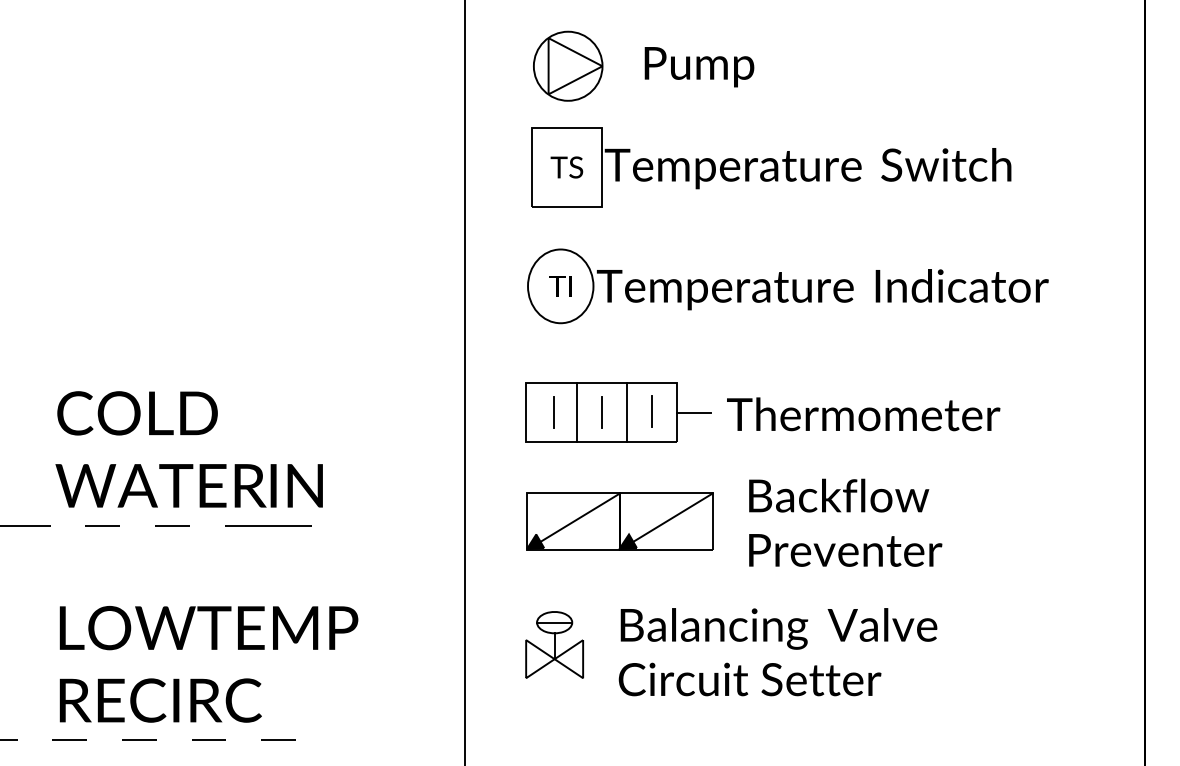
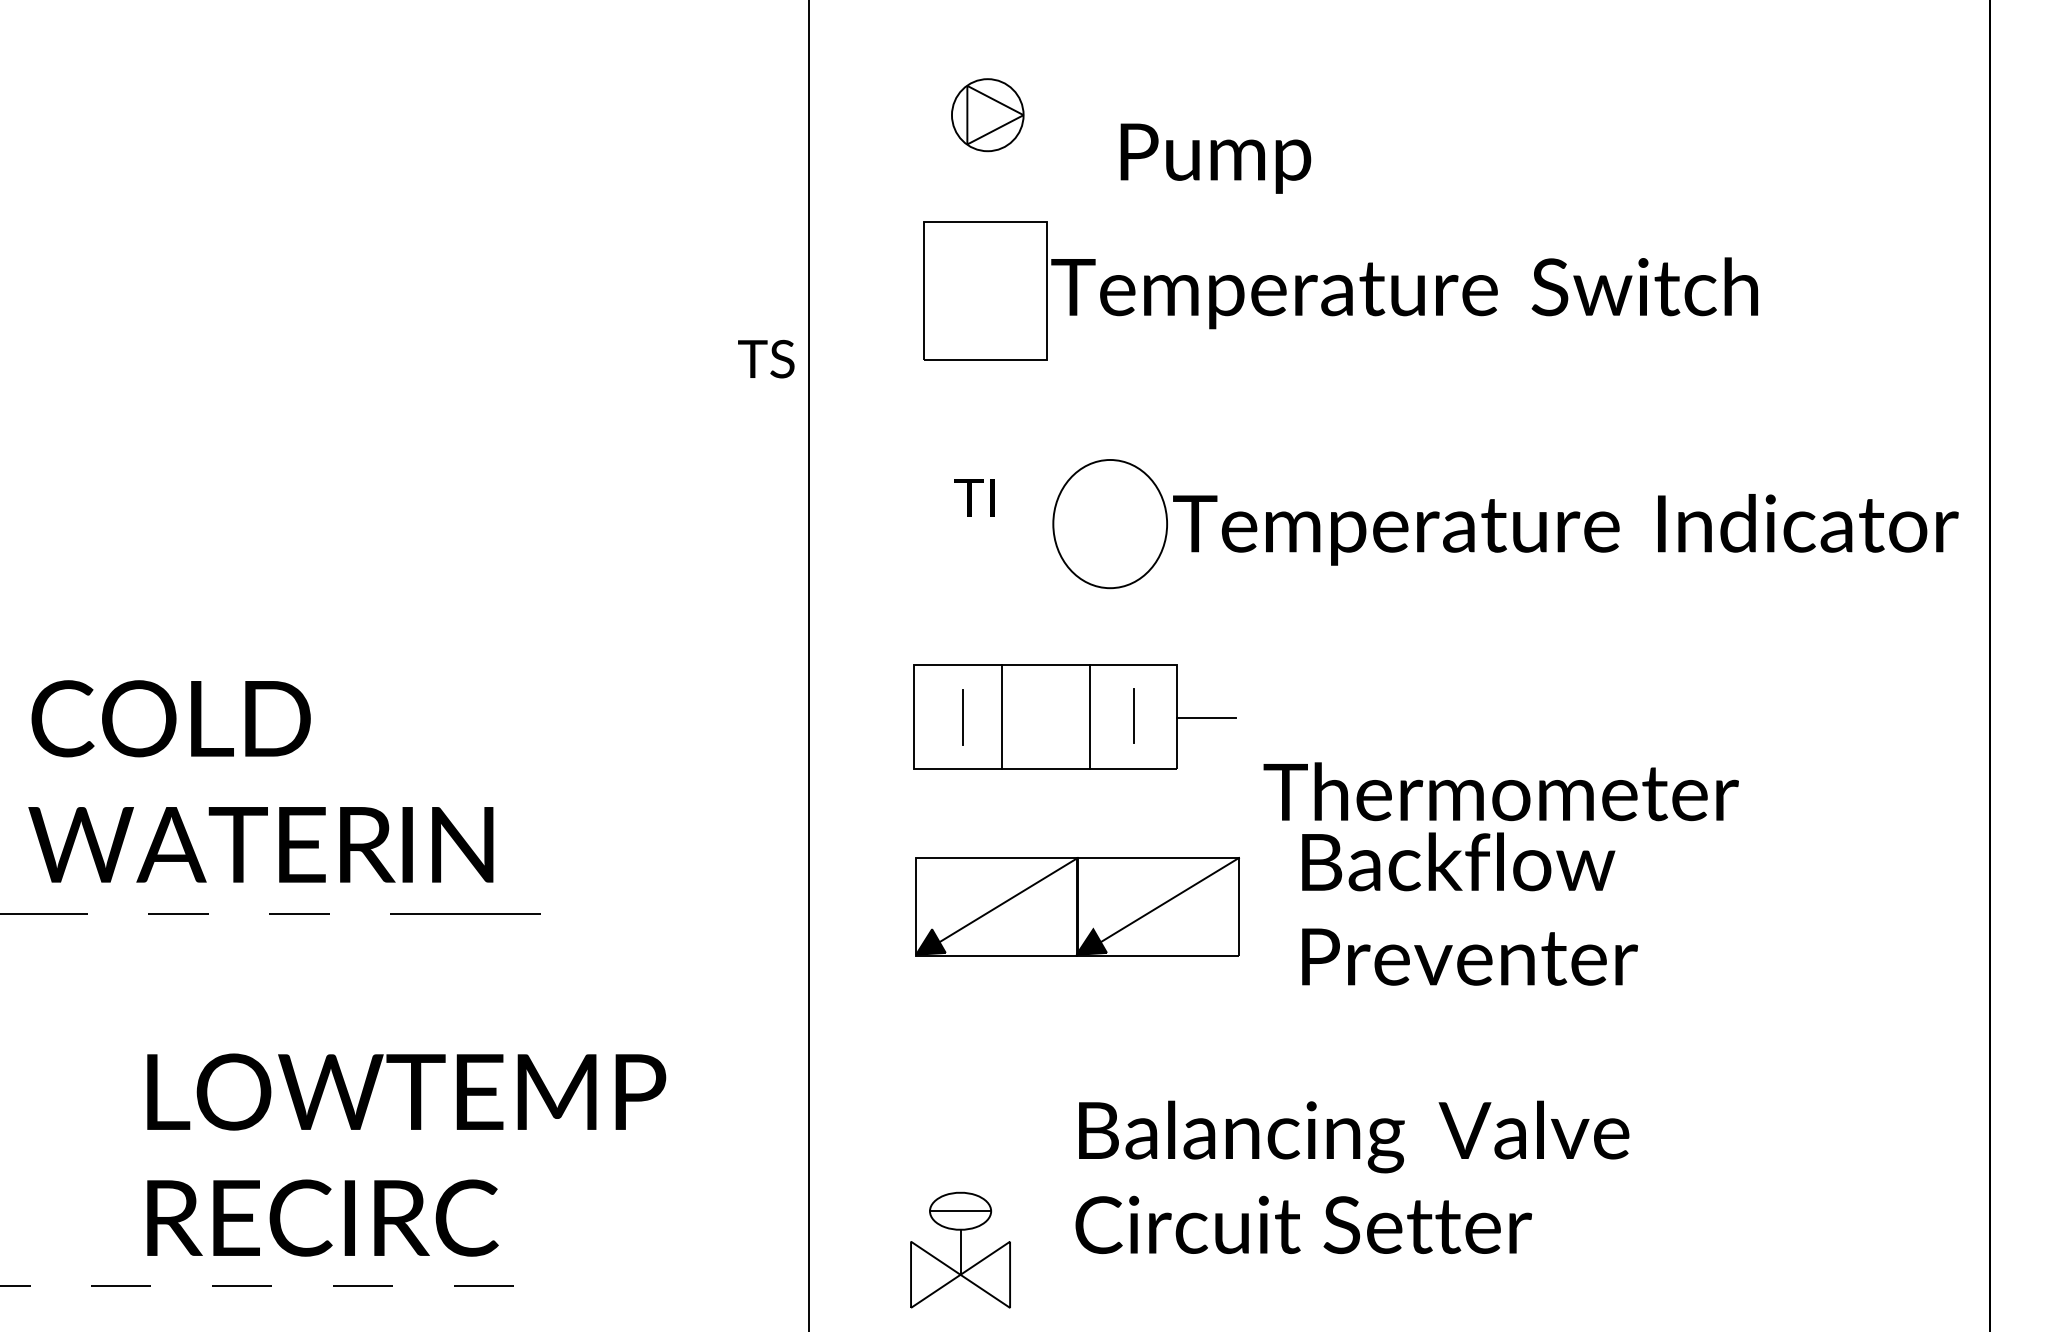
part: (568, 65) -> (988, 114), size x0.6
text: (699, 67) -> (1215, 159), moved
text: (566, 167) -> (765, 359), moved
part: (787, 286) -> (1504, 524), moved
line: (601, 411) -> (1045, 715), removed
text: (863, 414) -> (1500, 792), moved
text: (188, 449) -> (259, 781), moved
part: (554, 644) -> (960, 1249), moved
text: (777, 652) -> (1351, 1177), moved
text: (208, 664) -> (405, 1155), moved

